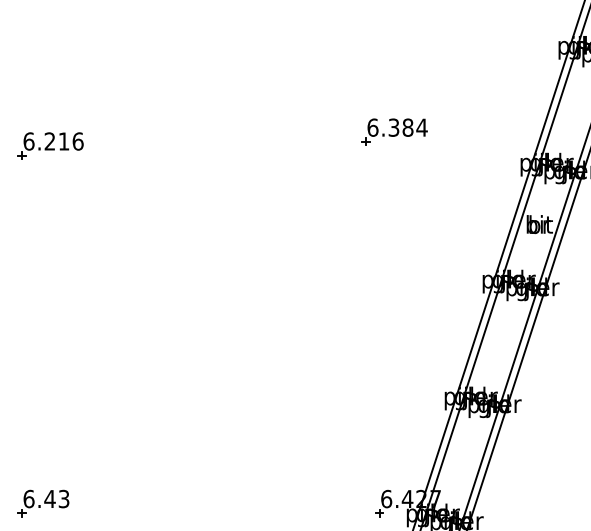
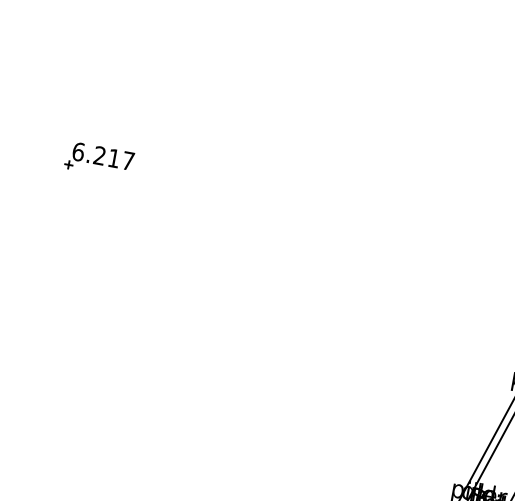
part: (394, 131) -> (451, 209), removed
text: (77, 141) -> (127, 160), 6.216 -> 6.217

